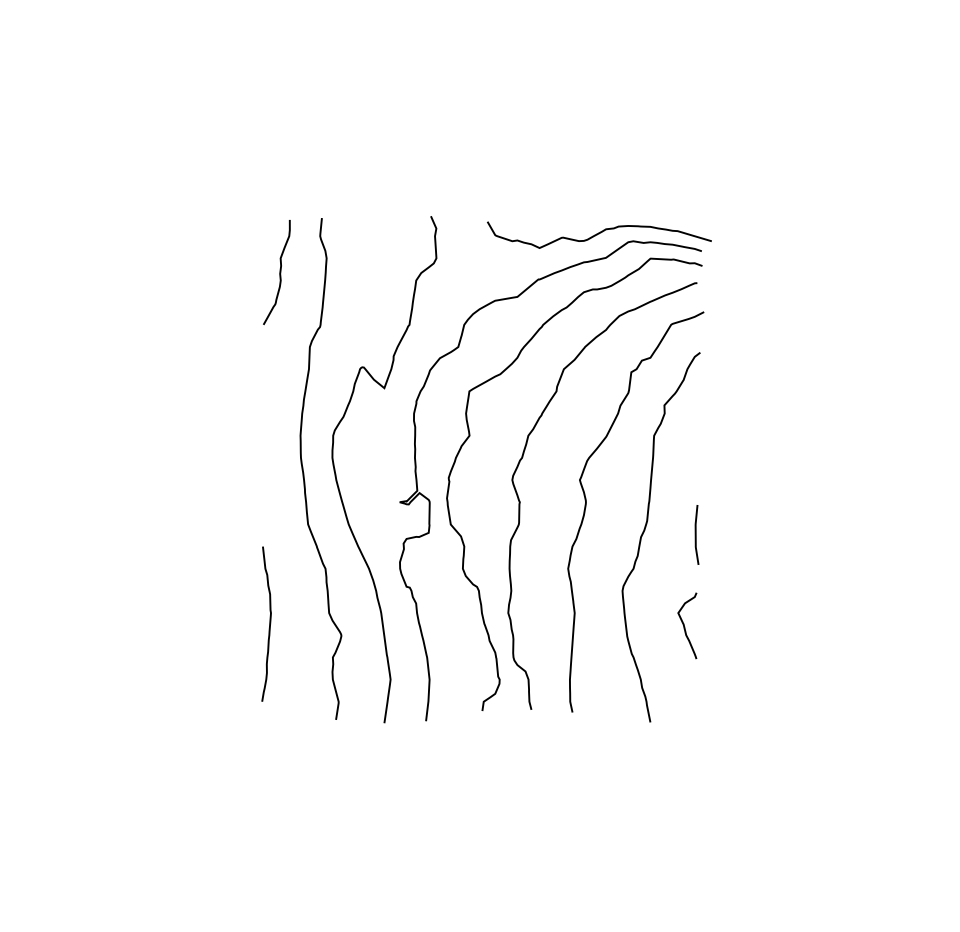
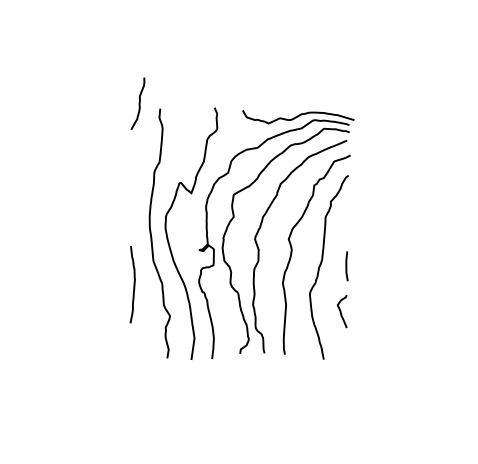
curve: (278, 272) -> (138, 103), moved
curve: (268, 623) -> (133, 284), moved

